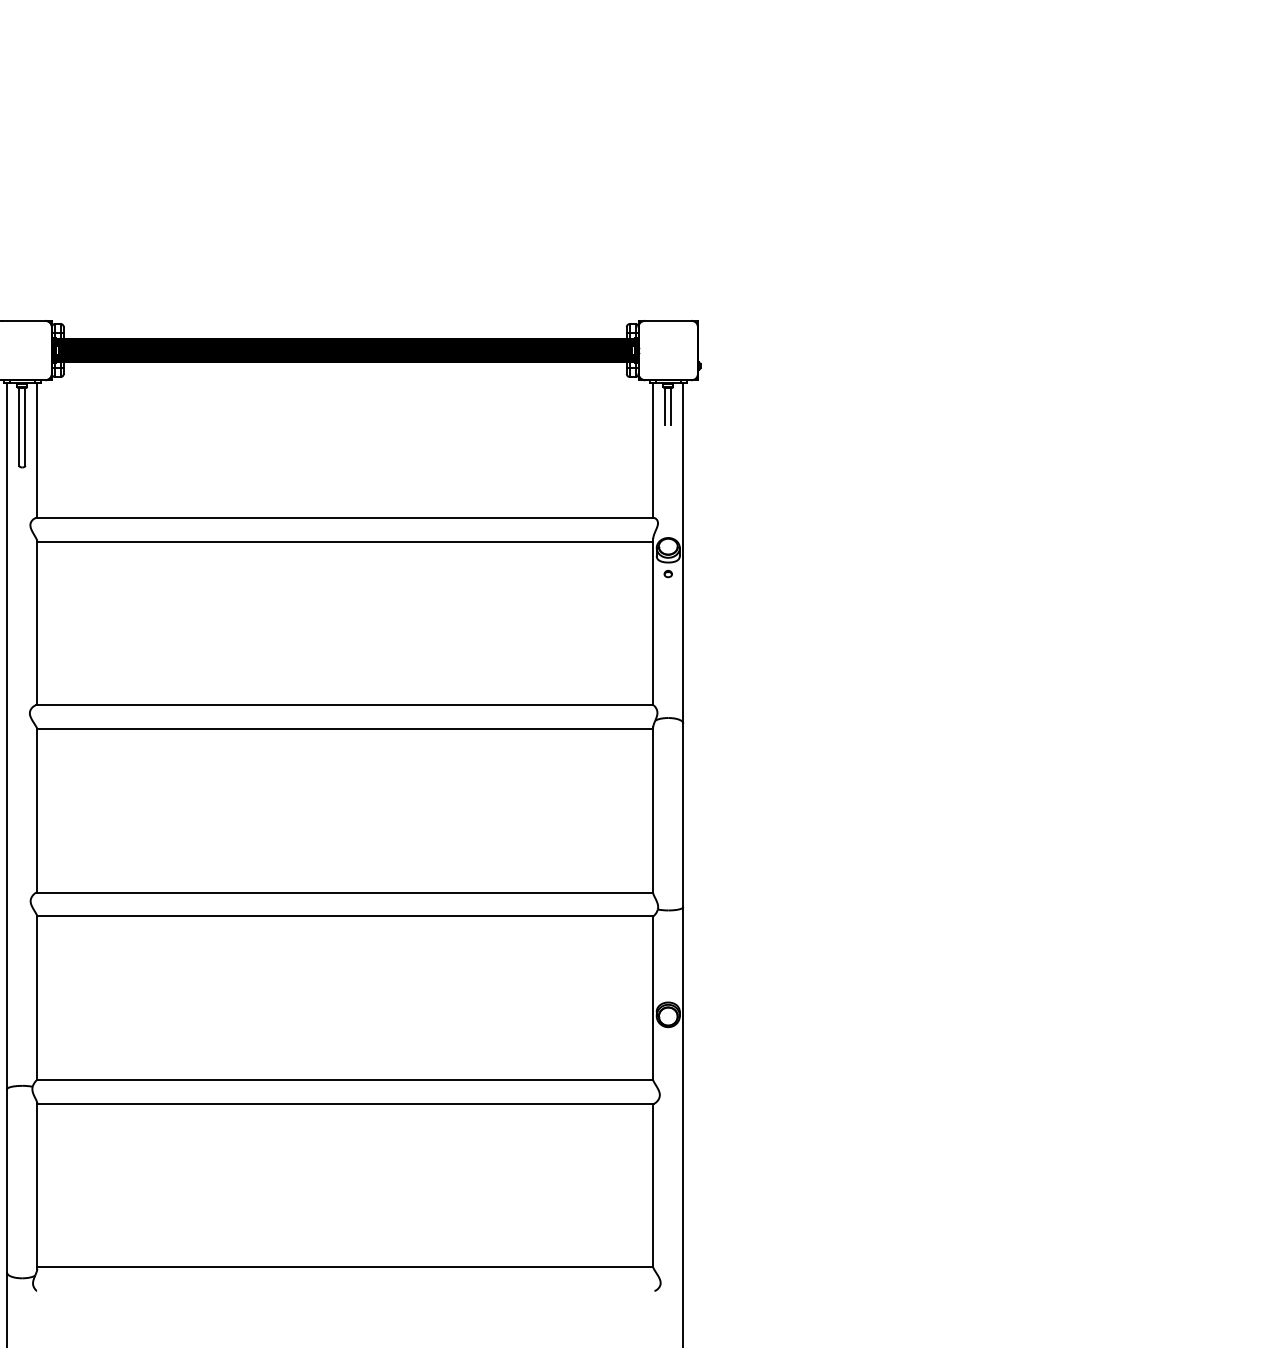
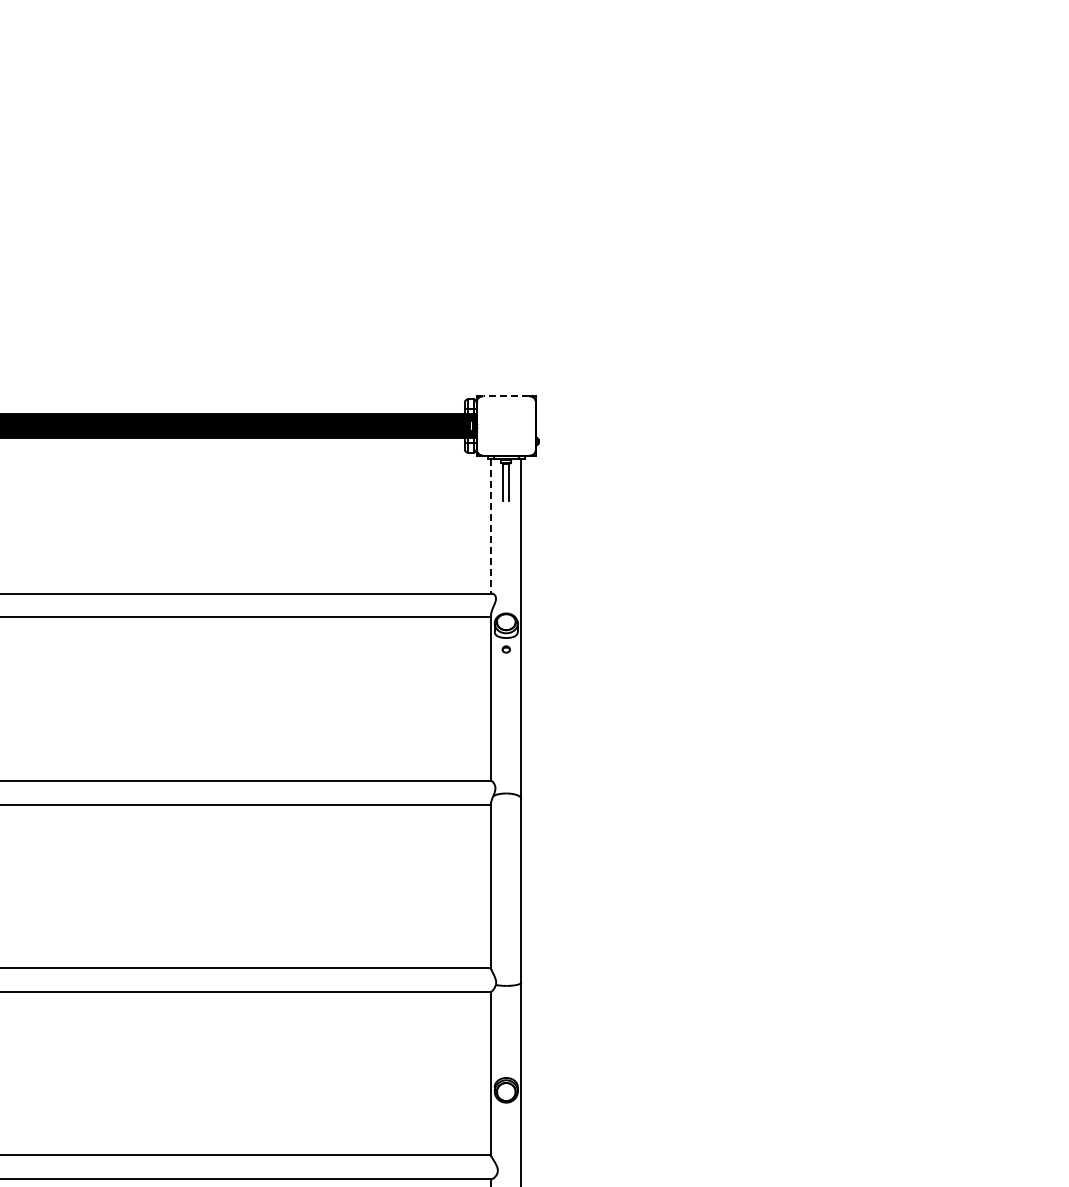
line: (668, 320) -> (506, 395), solid -> dashed
line: (653, 451) -> (491, 526), solid -> dashed

